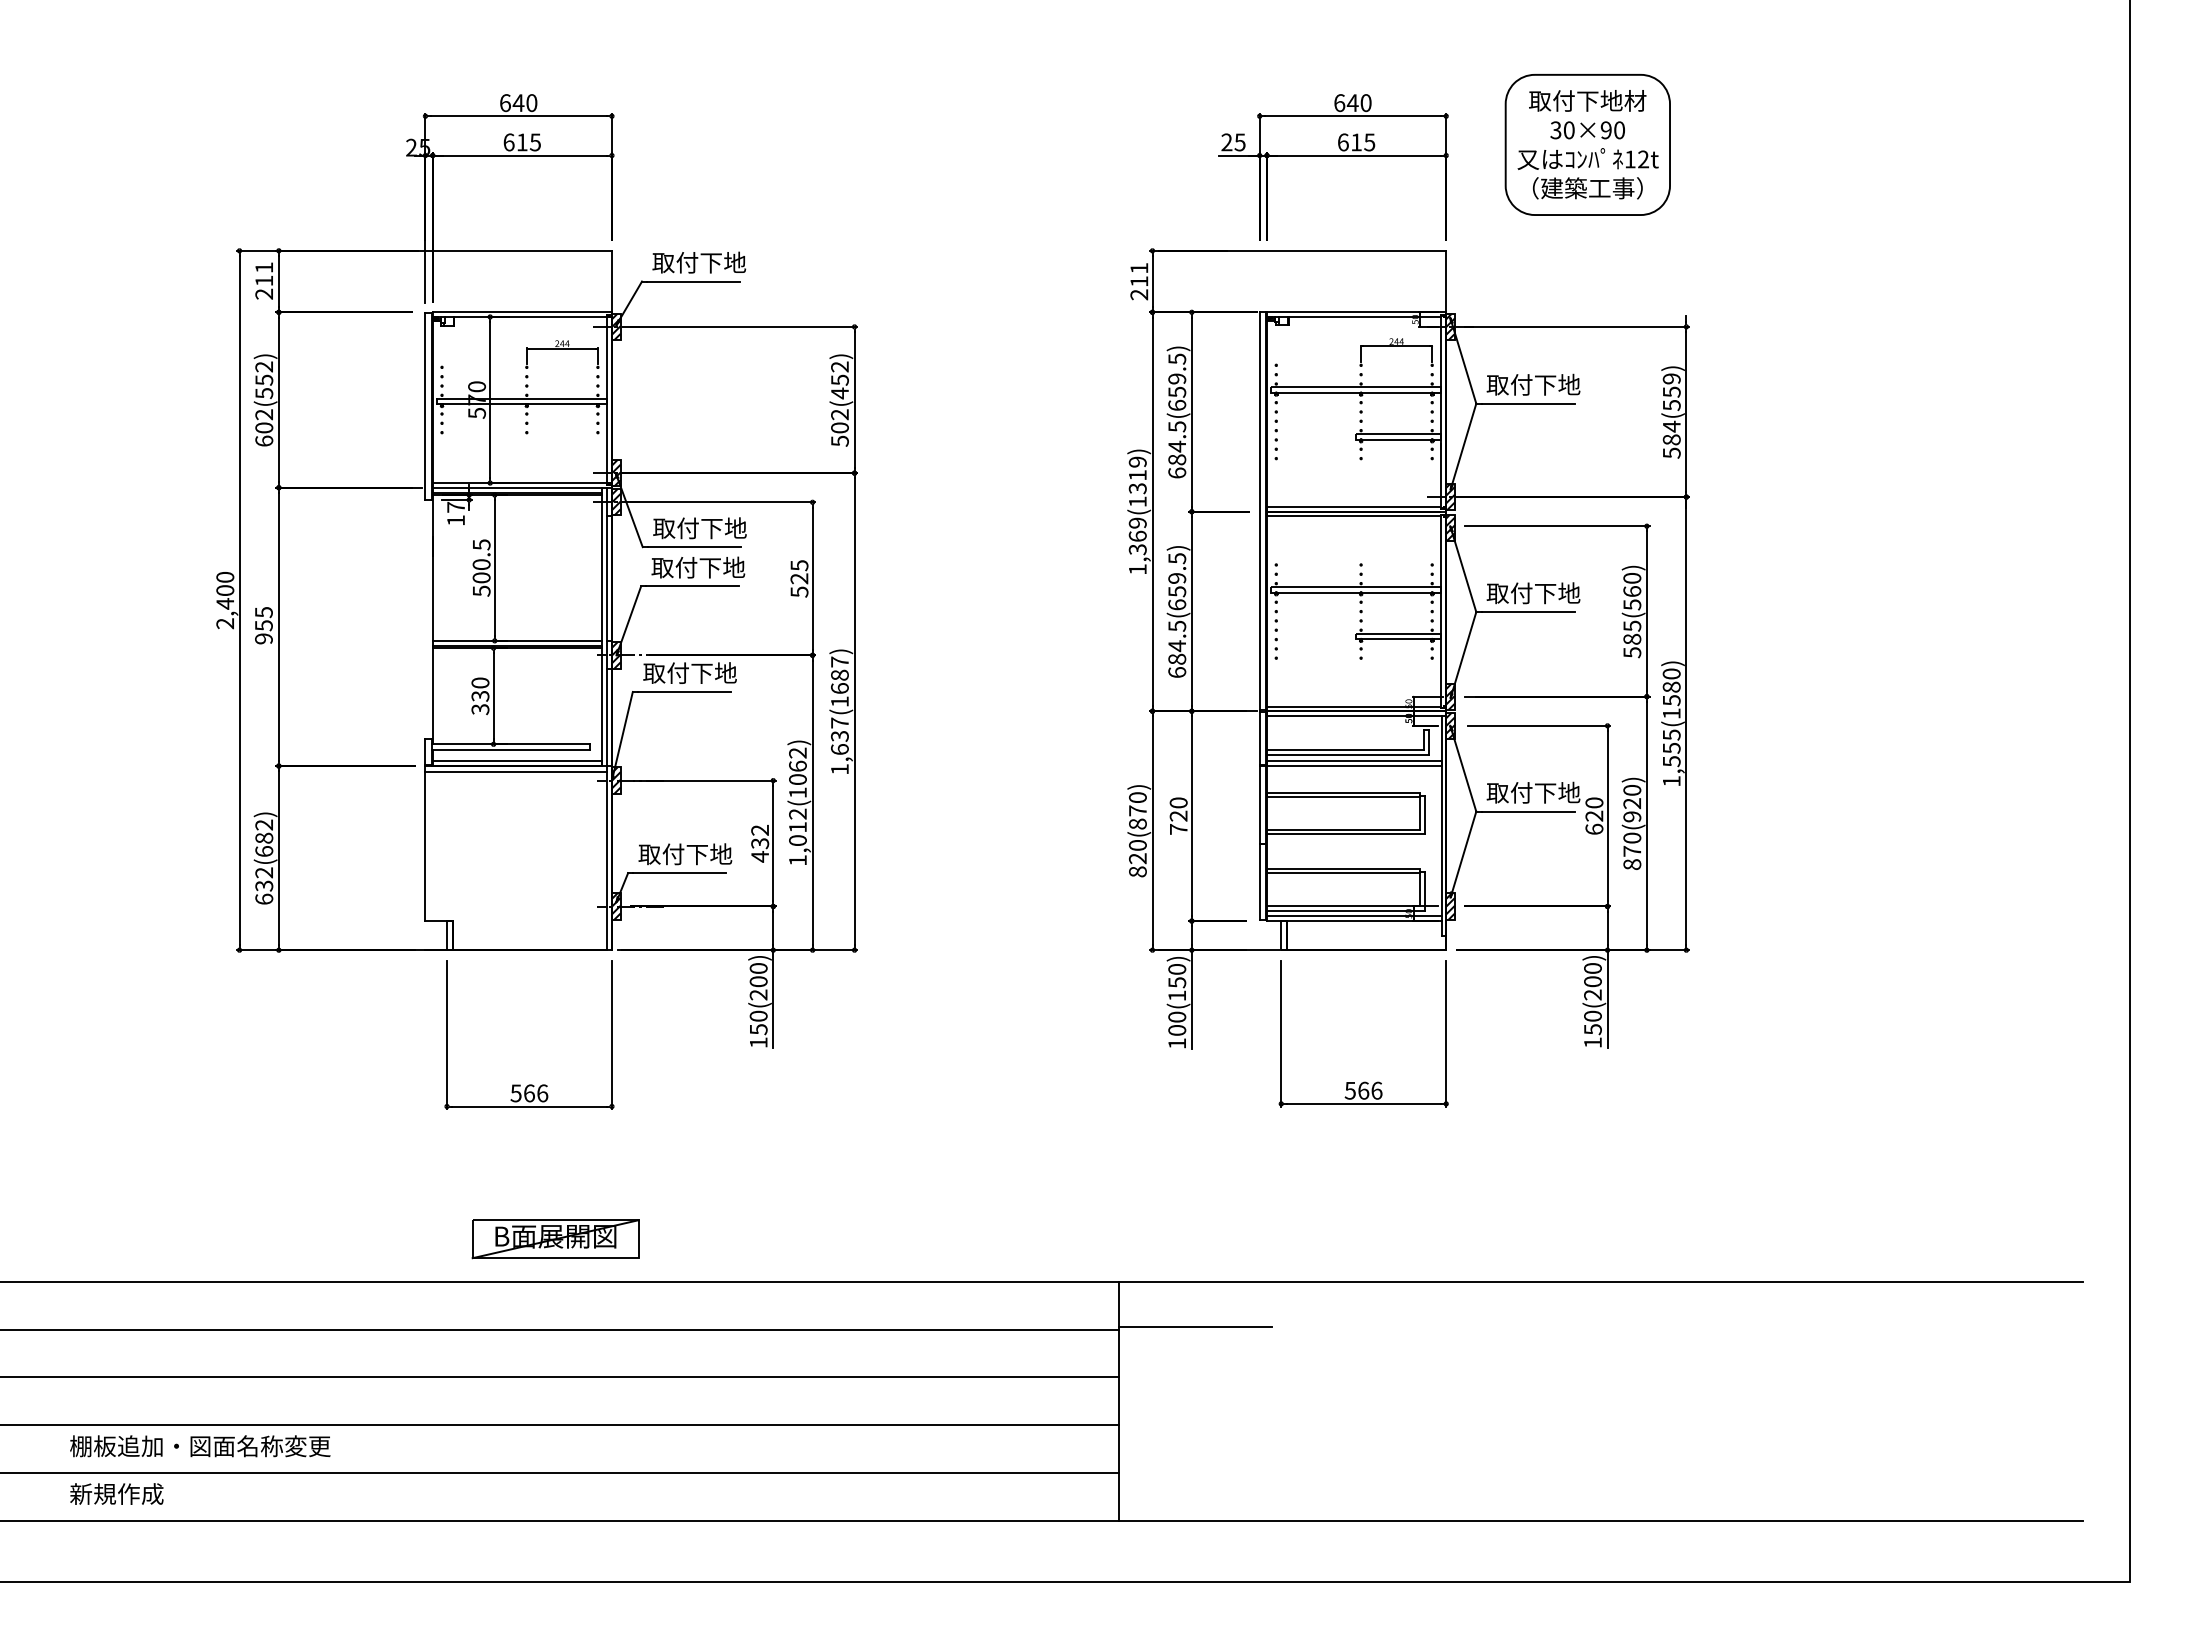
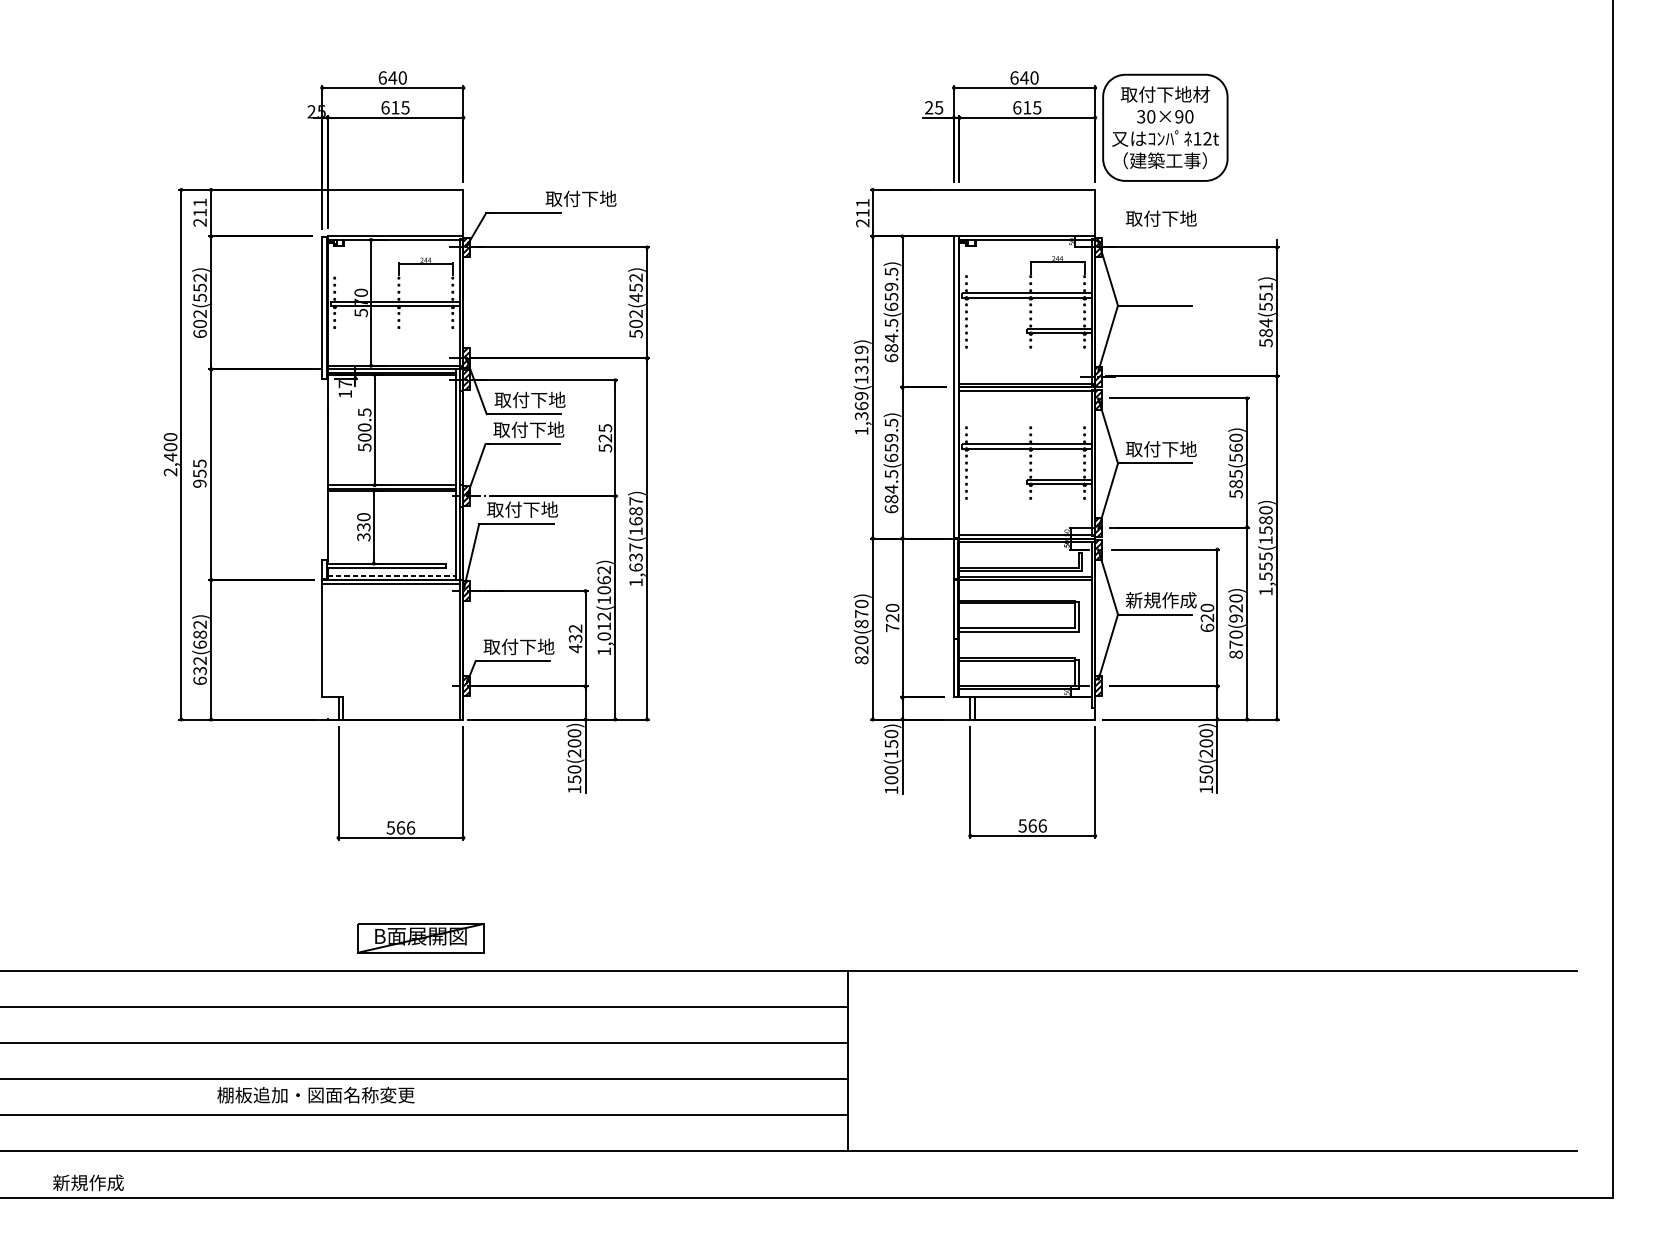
part: (1587, 144) -> (1165, 127), moved
text: (699, 262) -> (581, 198), moved
text: (1671, 378) -> (1265, 286), 584(559) -> 584(551)
text: (1533, 384) -> (1161, 218), moved
line: (517, 760) -> (391, 575), solid -> dashed
text: (1533, 792) -> (1161, 600), 取付下地 -> 新規作成
line: (1354, 915) -> (1025, 693), removed
line: (1195, 1327) -> (905, 1005), removed
text: (200, 1446) -> (316, 1095), moved
text: (116, 1493) -> (88, 1182), moved

